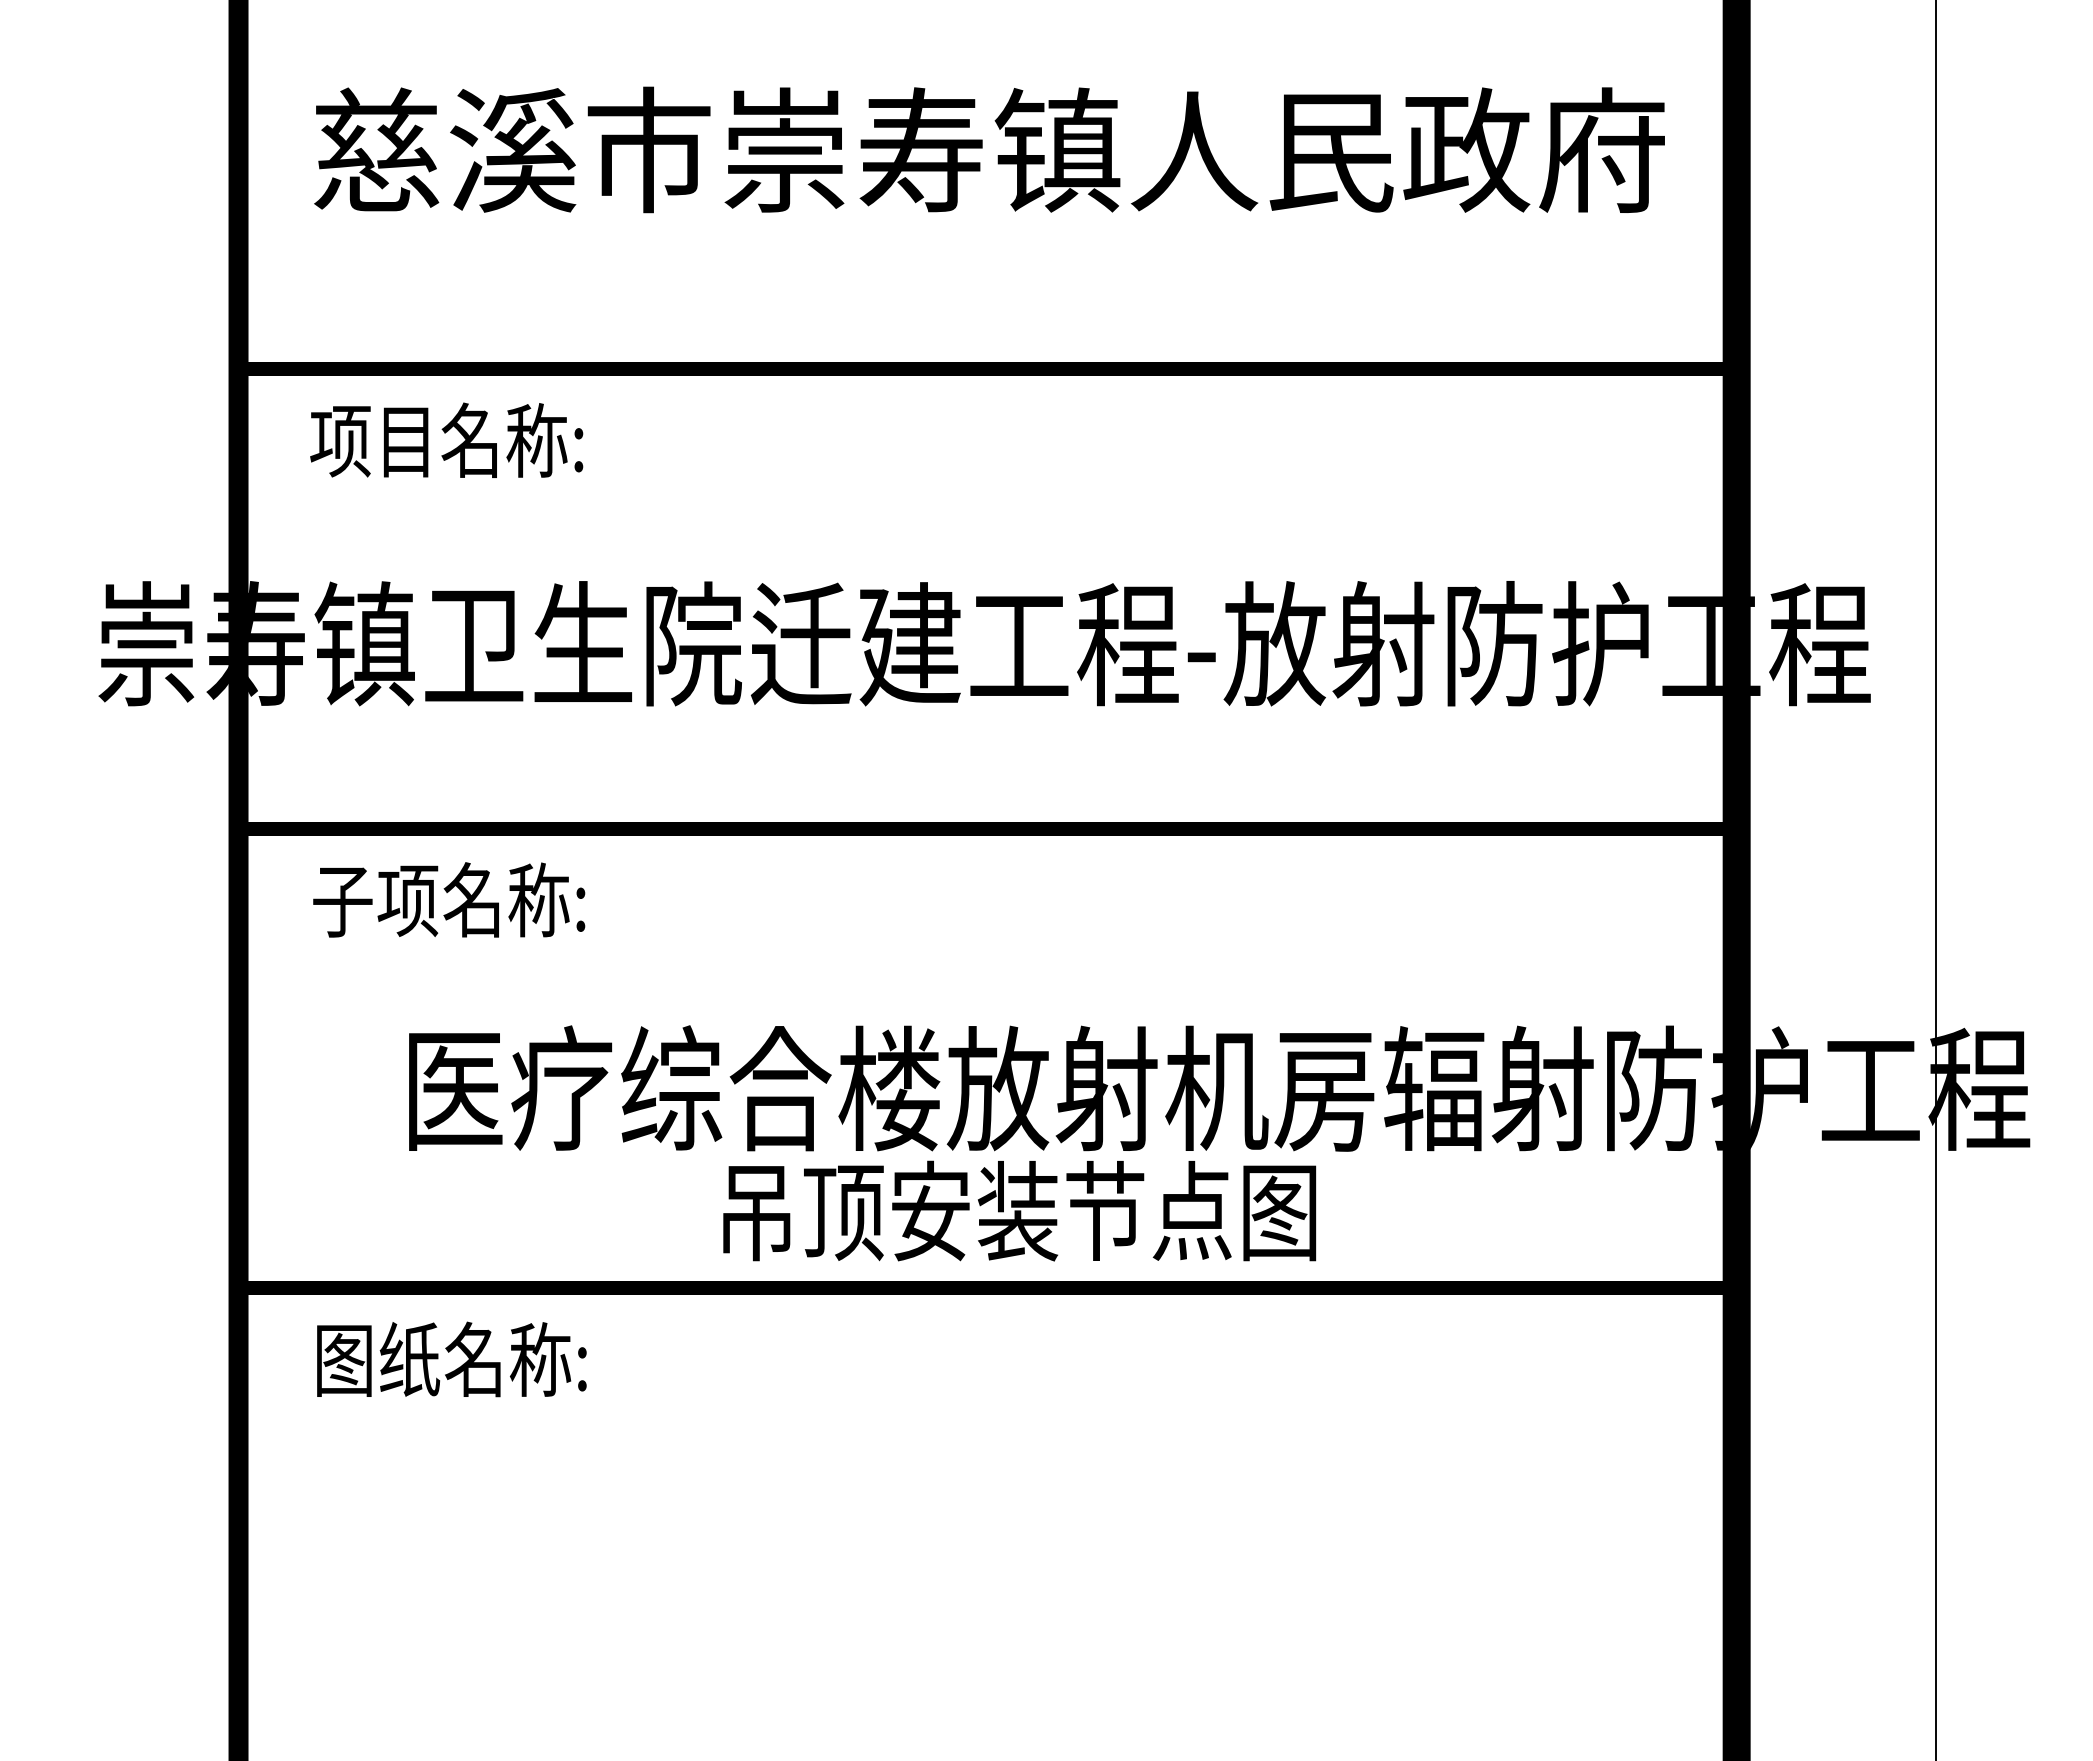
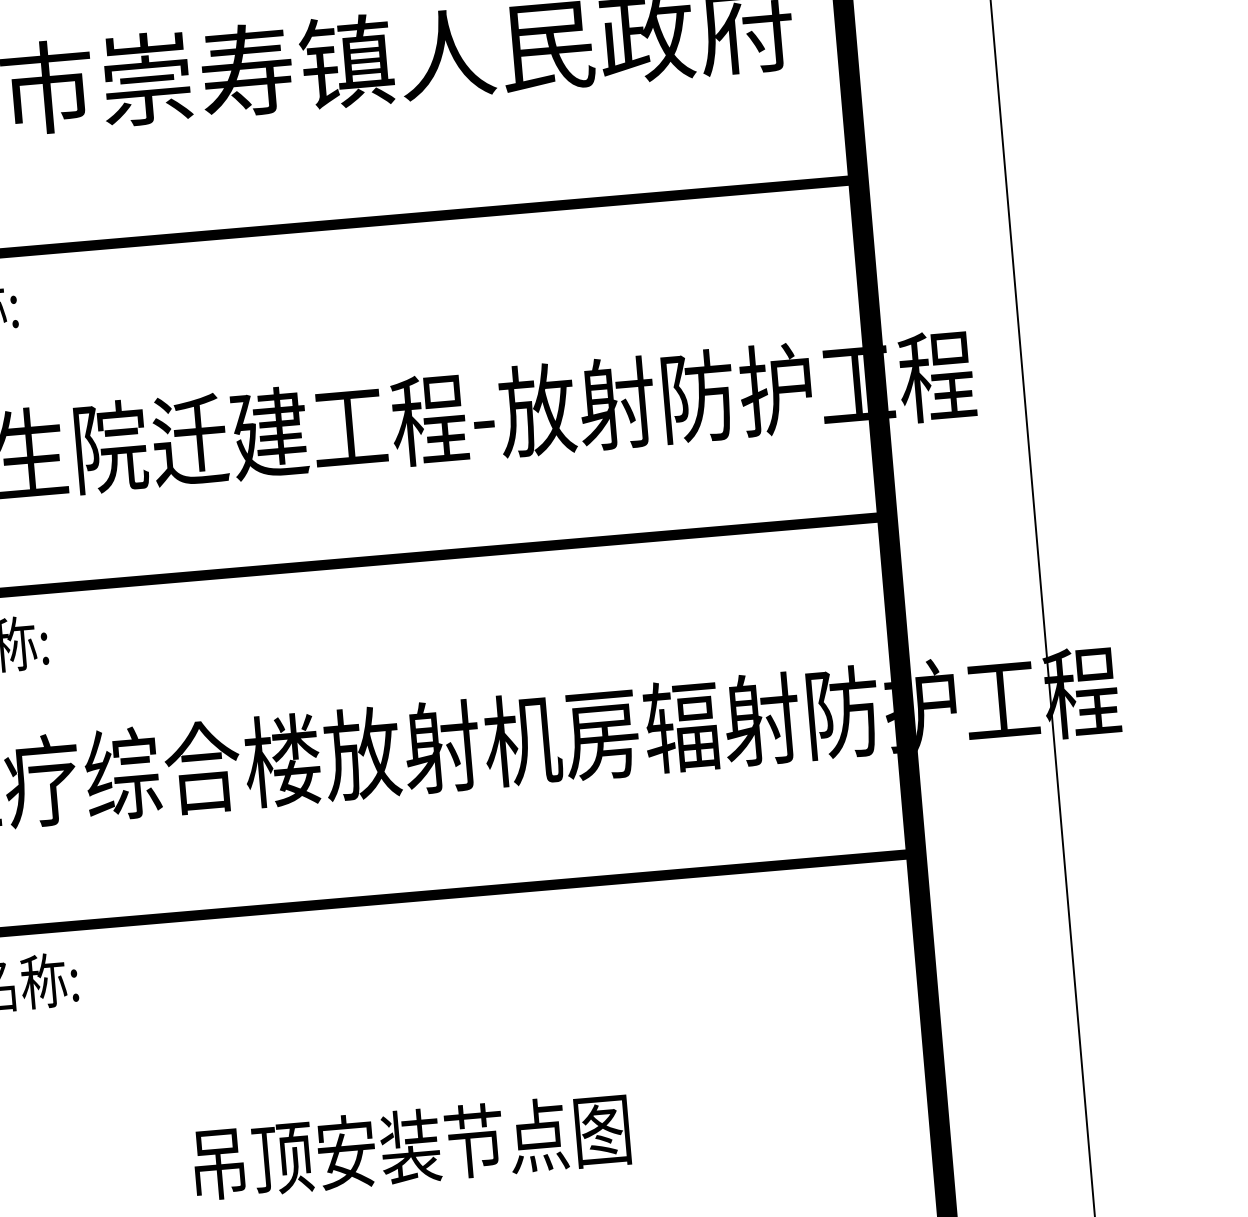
text: (1019, 1210) -> (411, 1145), moved

